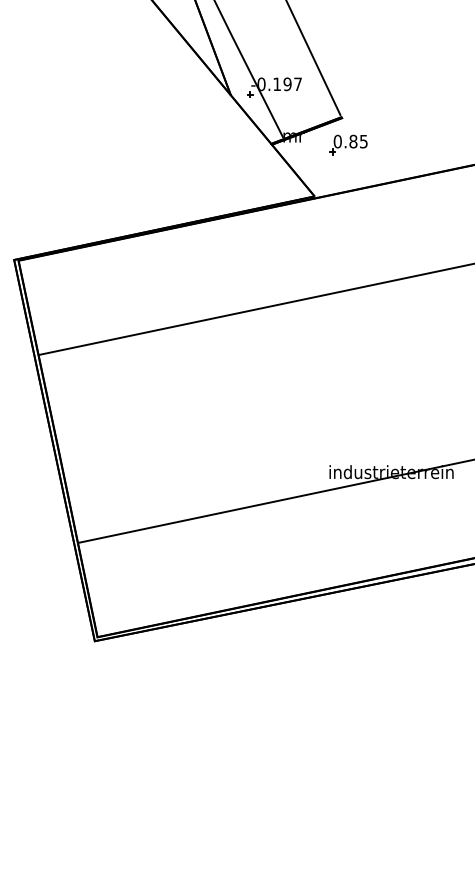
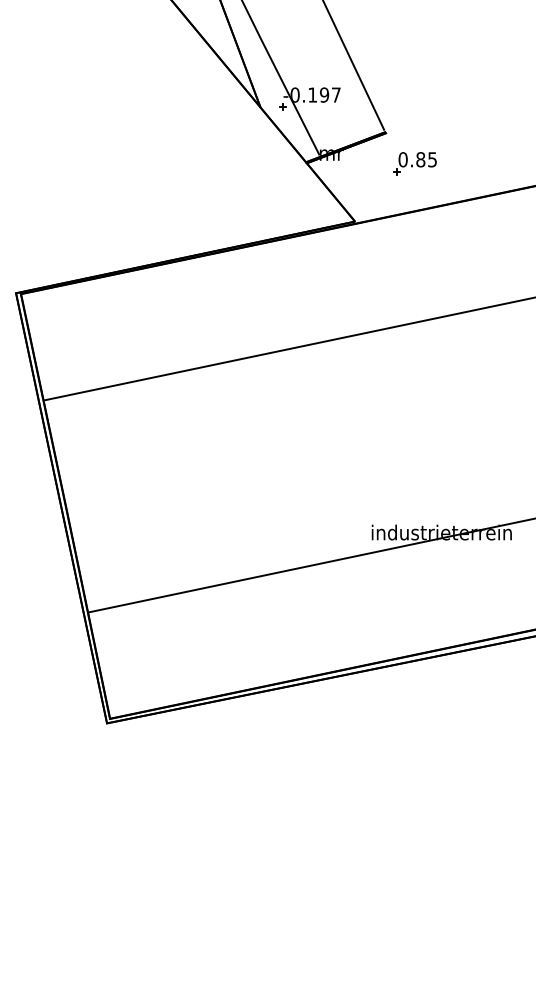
part: (347, 144) -> (414, 163), moved

